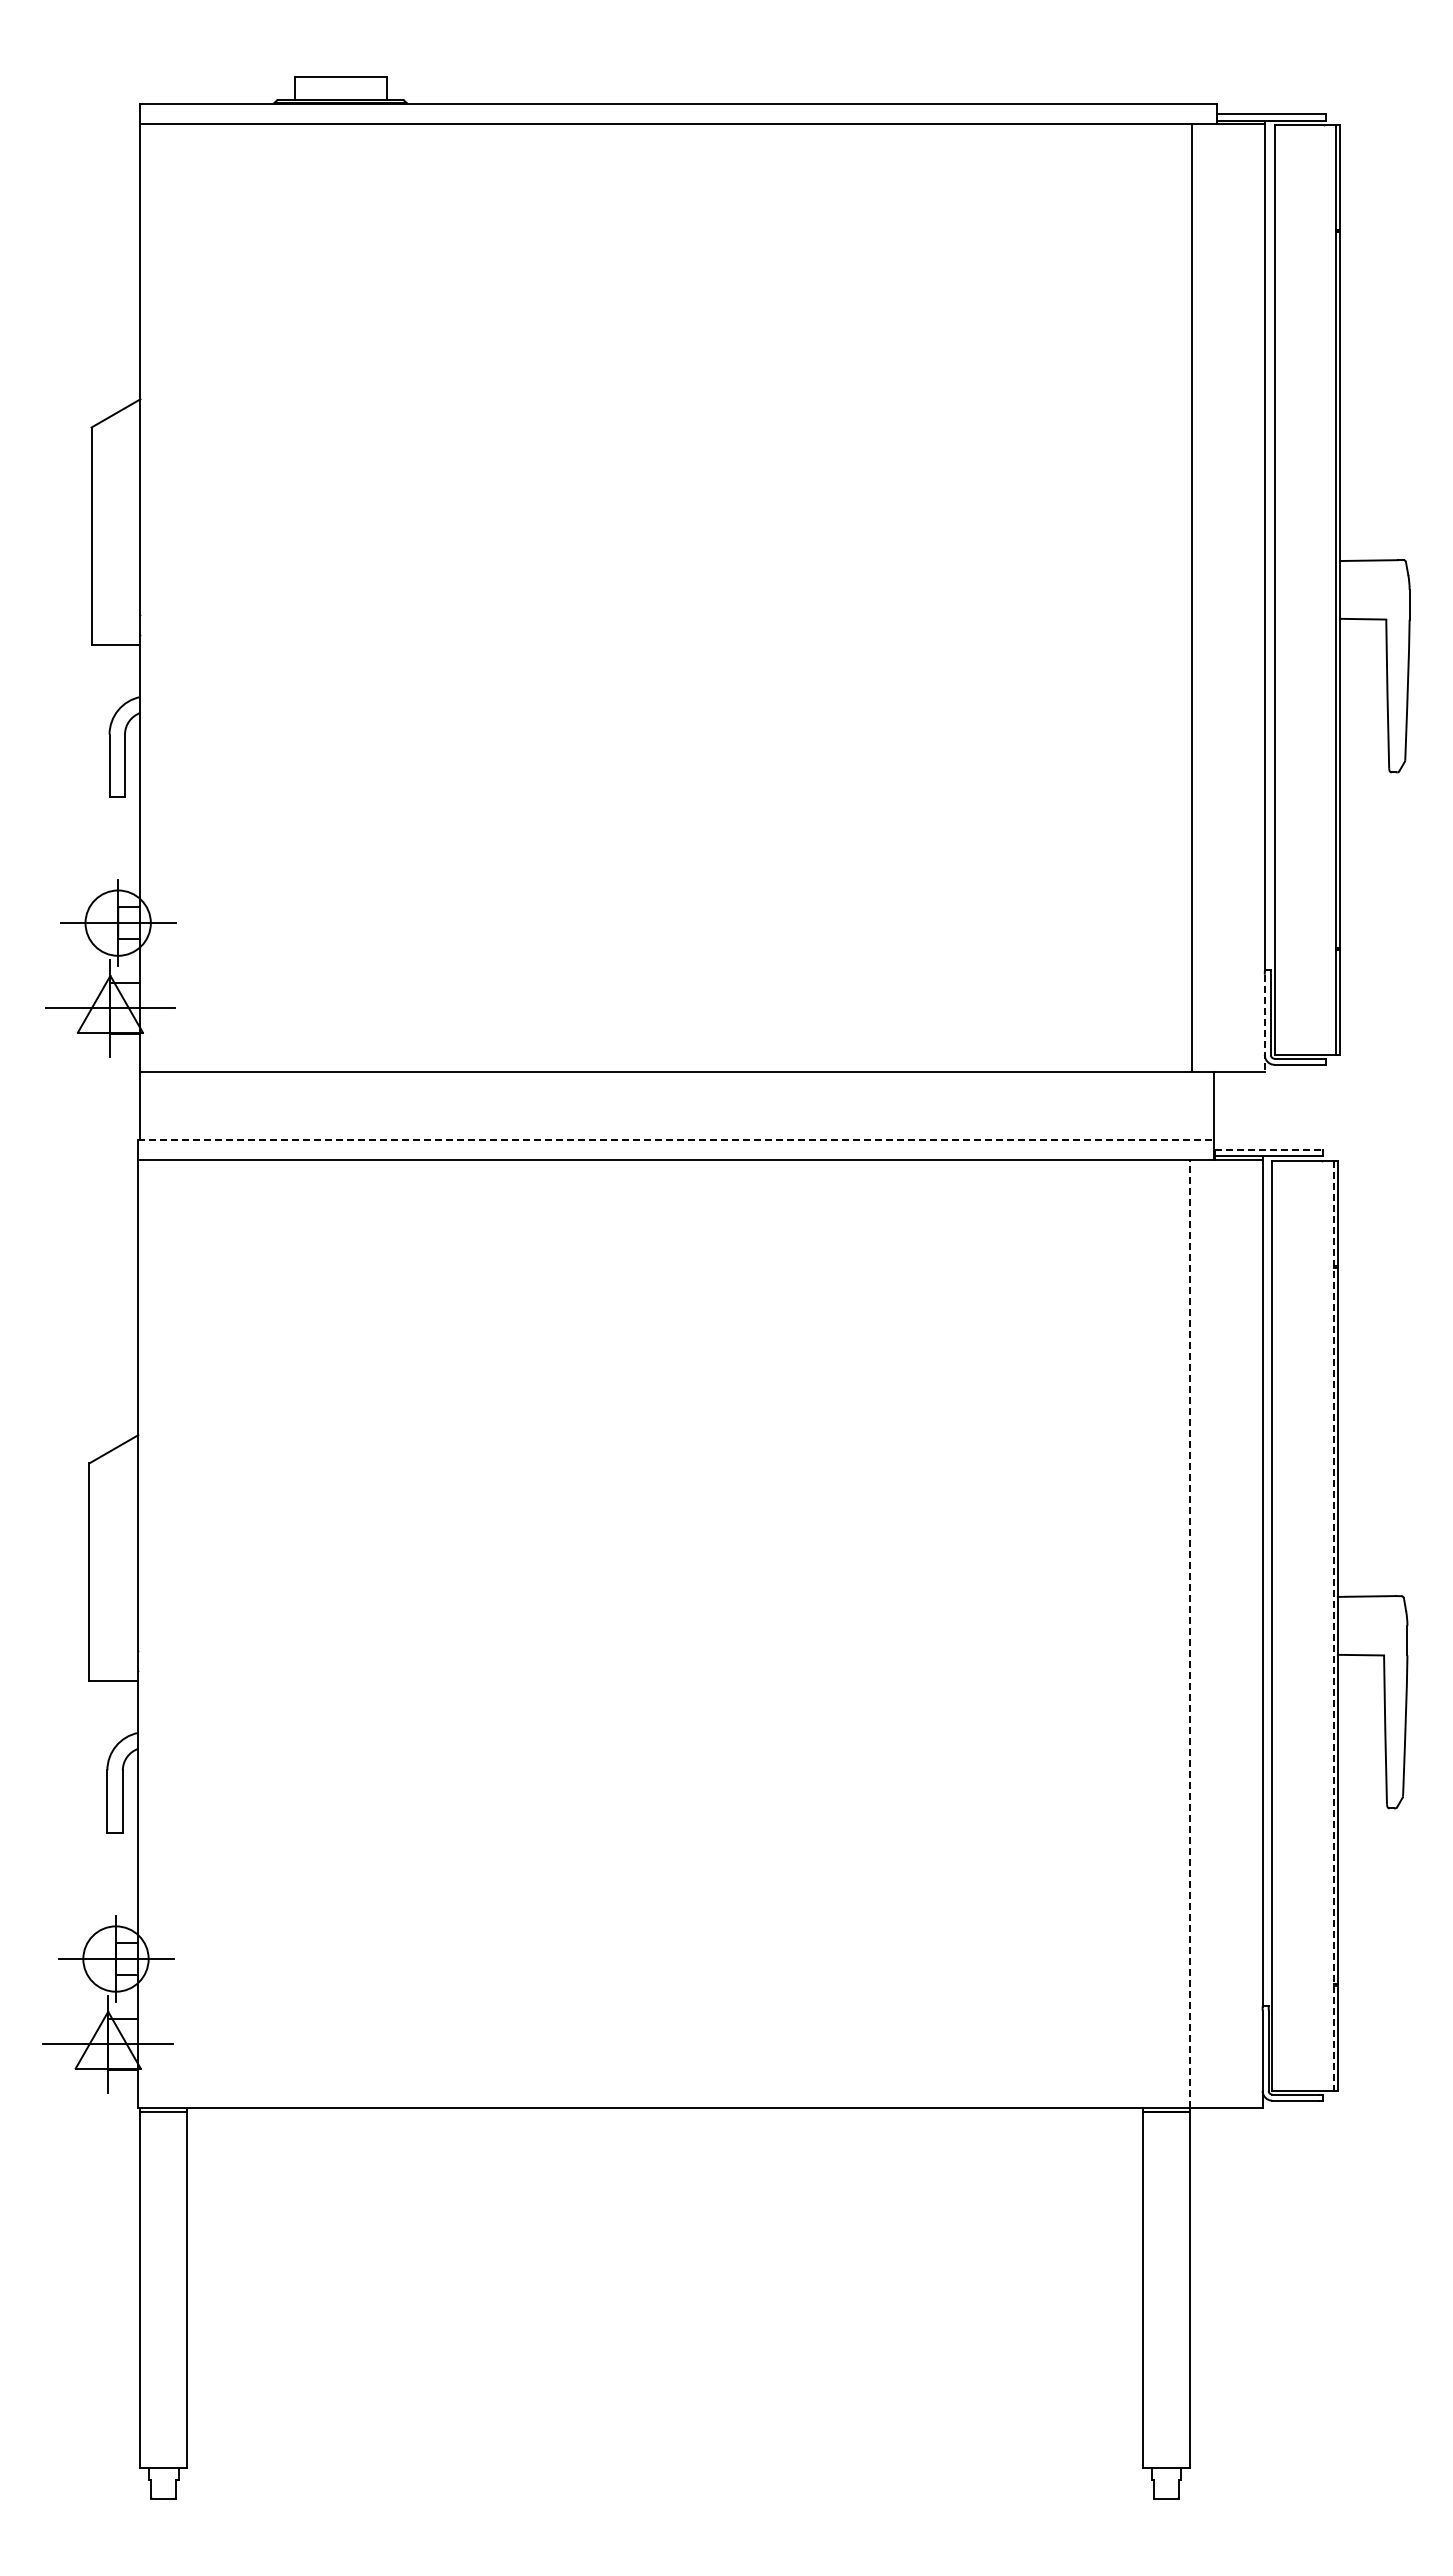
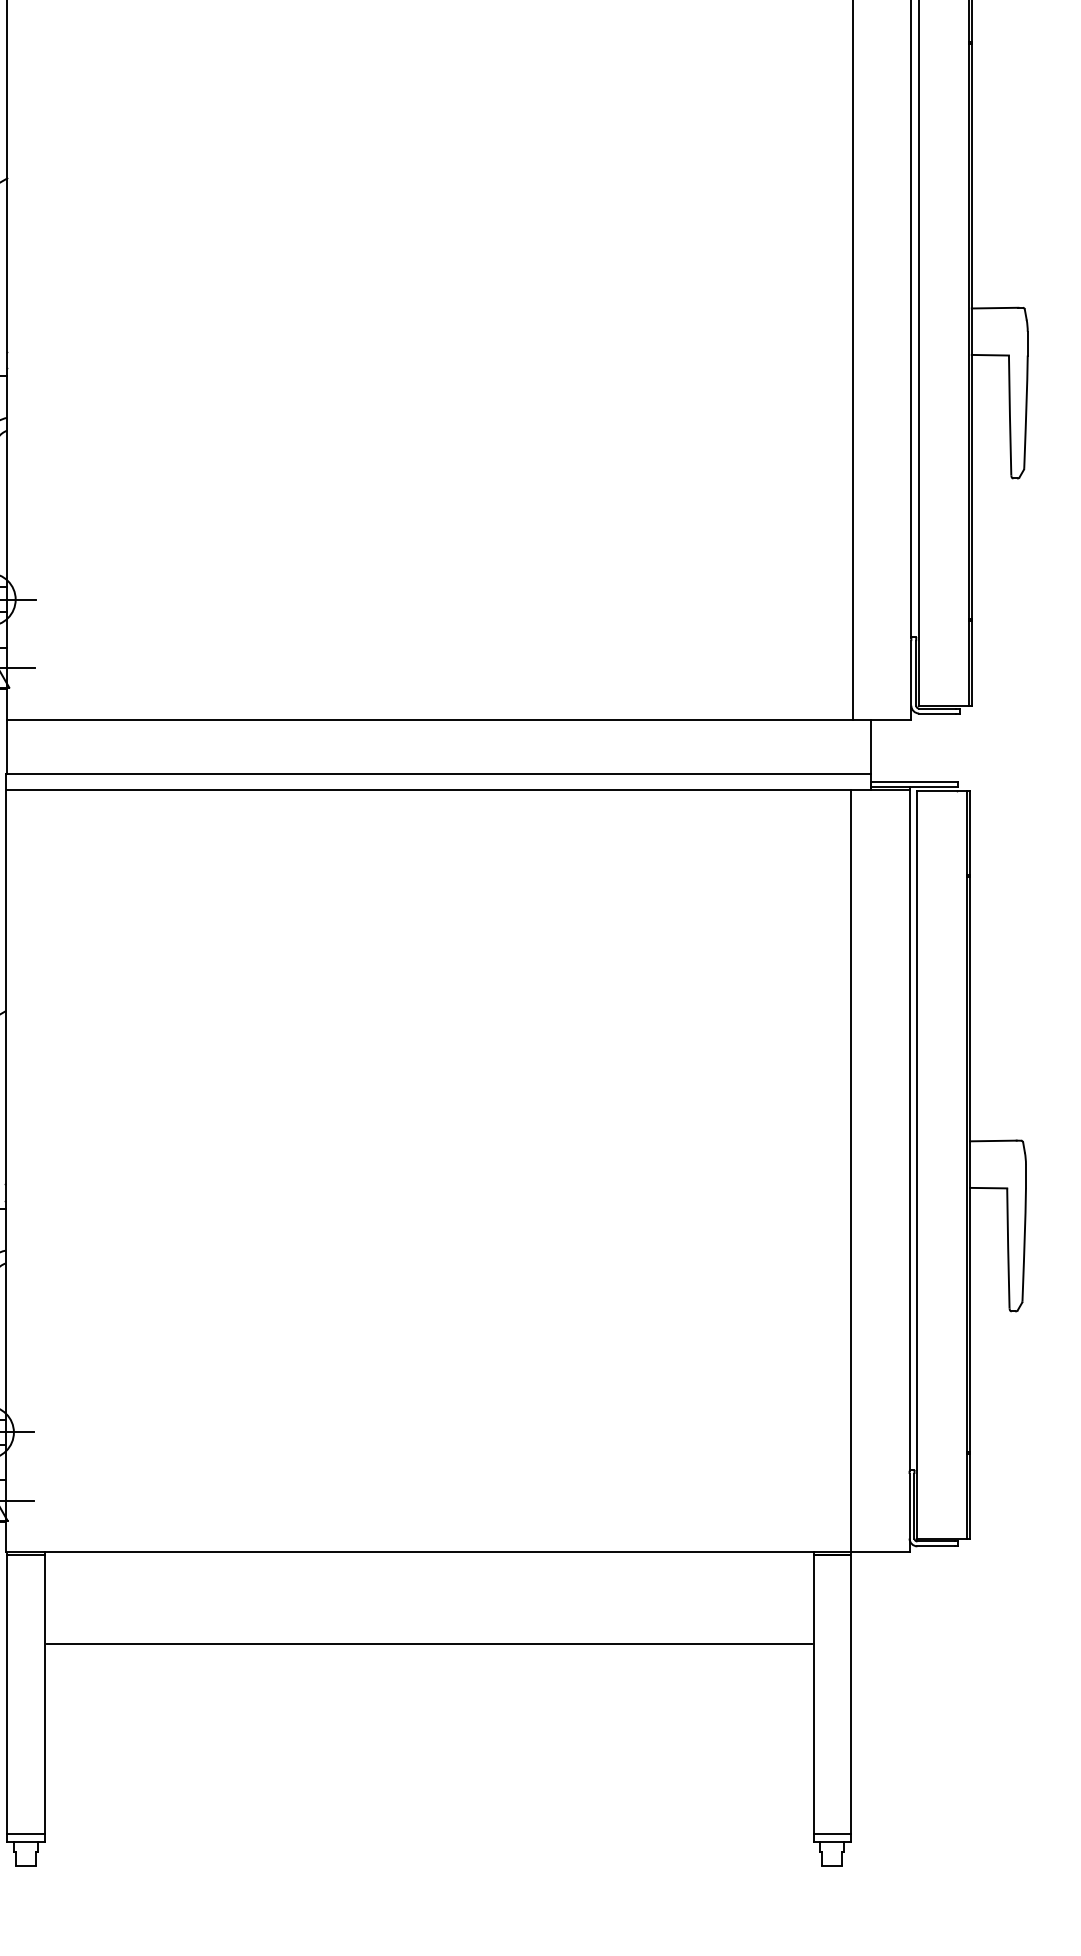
line: (1264, 1023) -> (911, 680), dashed -> solid
line: (676, 1139) -> (438, 773), dashed -> solid
line: (1269, 1150) -> (915, 782), dashed -> solid
line: (1333, 1626) -> (966, 1165), dashed -> solid
line: (1189, 1633) -> (850, 1170), dashed -> solid
line: (664, 2221) -> (428, 1643), added
line: (163, 2458) -> (25, 1834), added
line: (1166, 2458) -> (832, 1834), added

